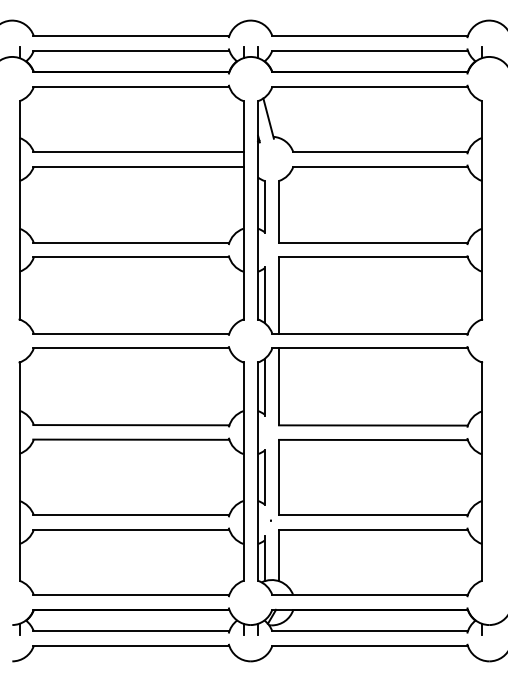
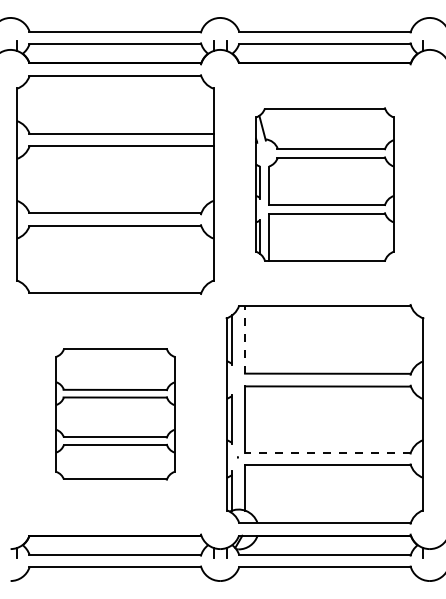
part: (369, 210) -> (324, 184), size x0.7
line: (279, 386) -> (245, 339), solid -> dashed
part: (131, 471) -> (115, 414), size x0.6
line: (372, 515) -> (327, 452), solid -> dashed

